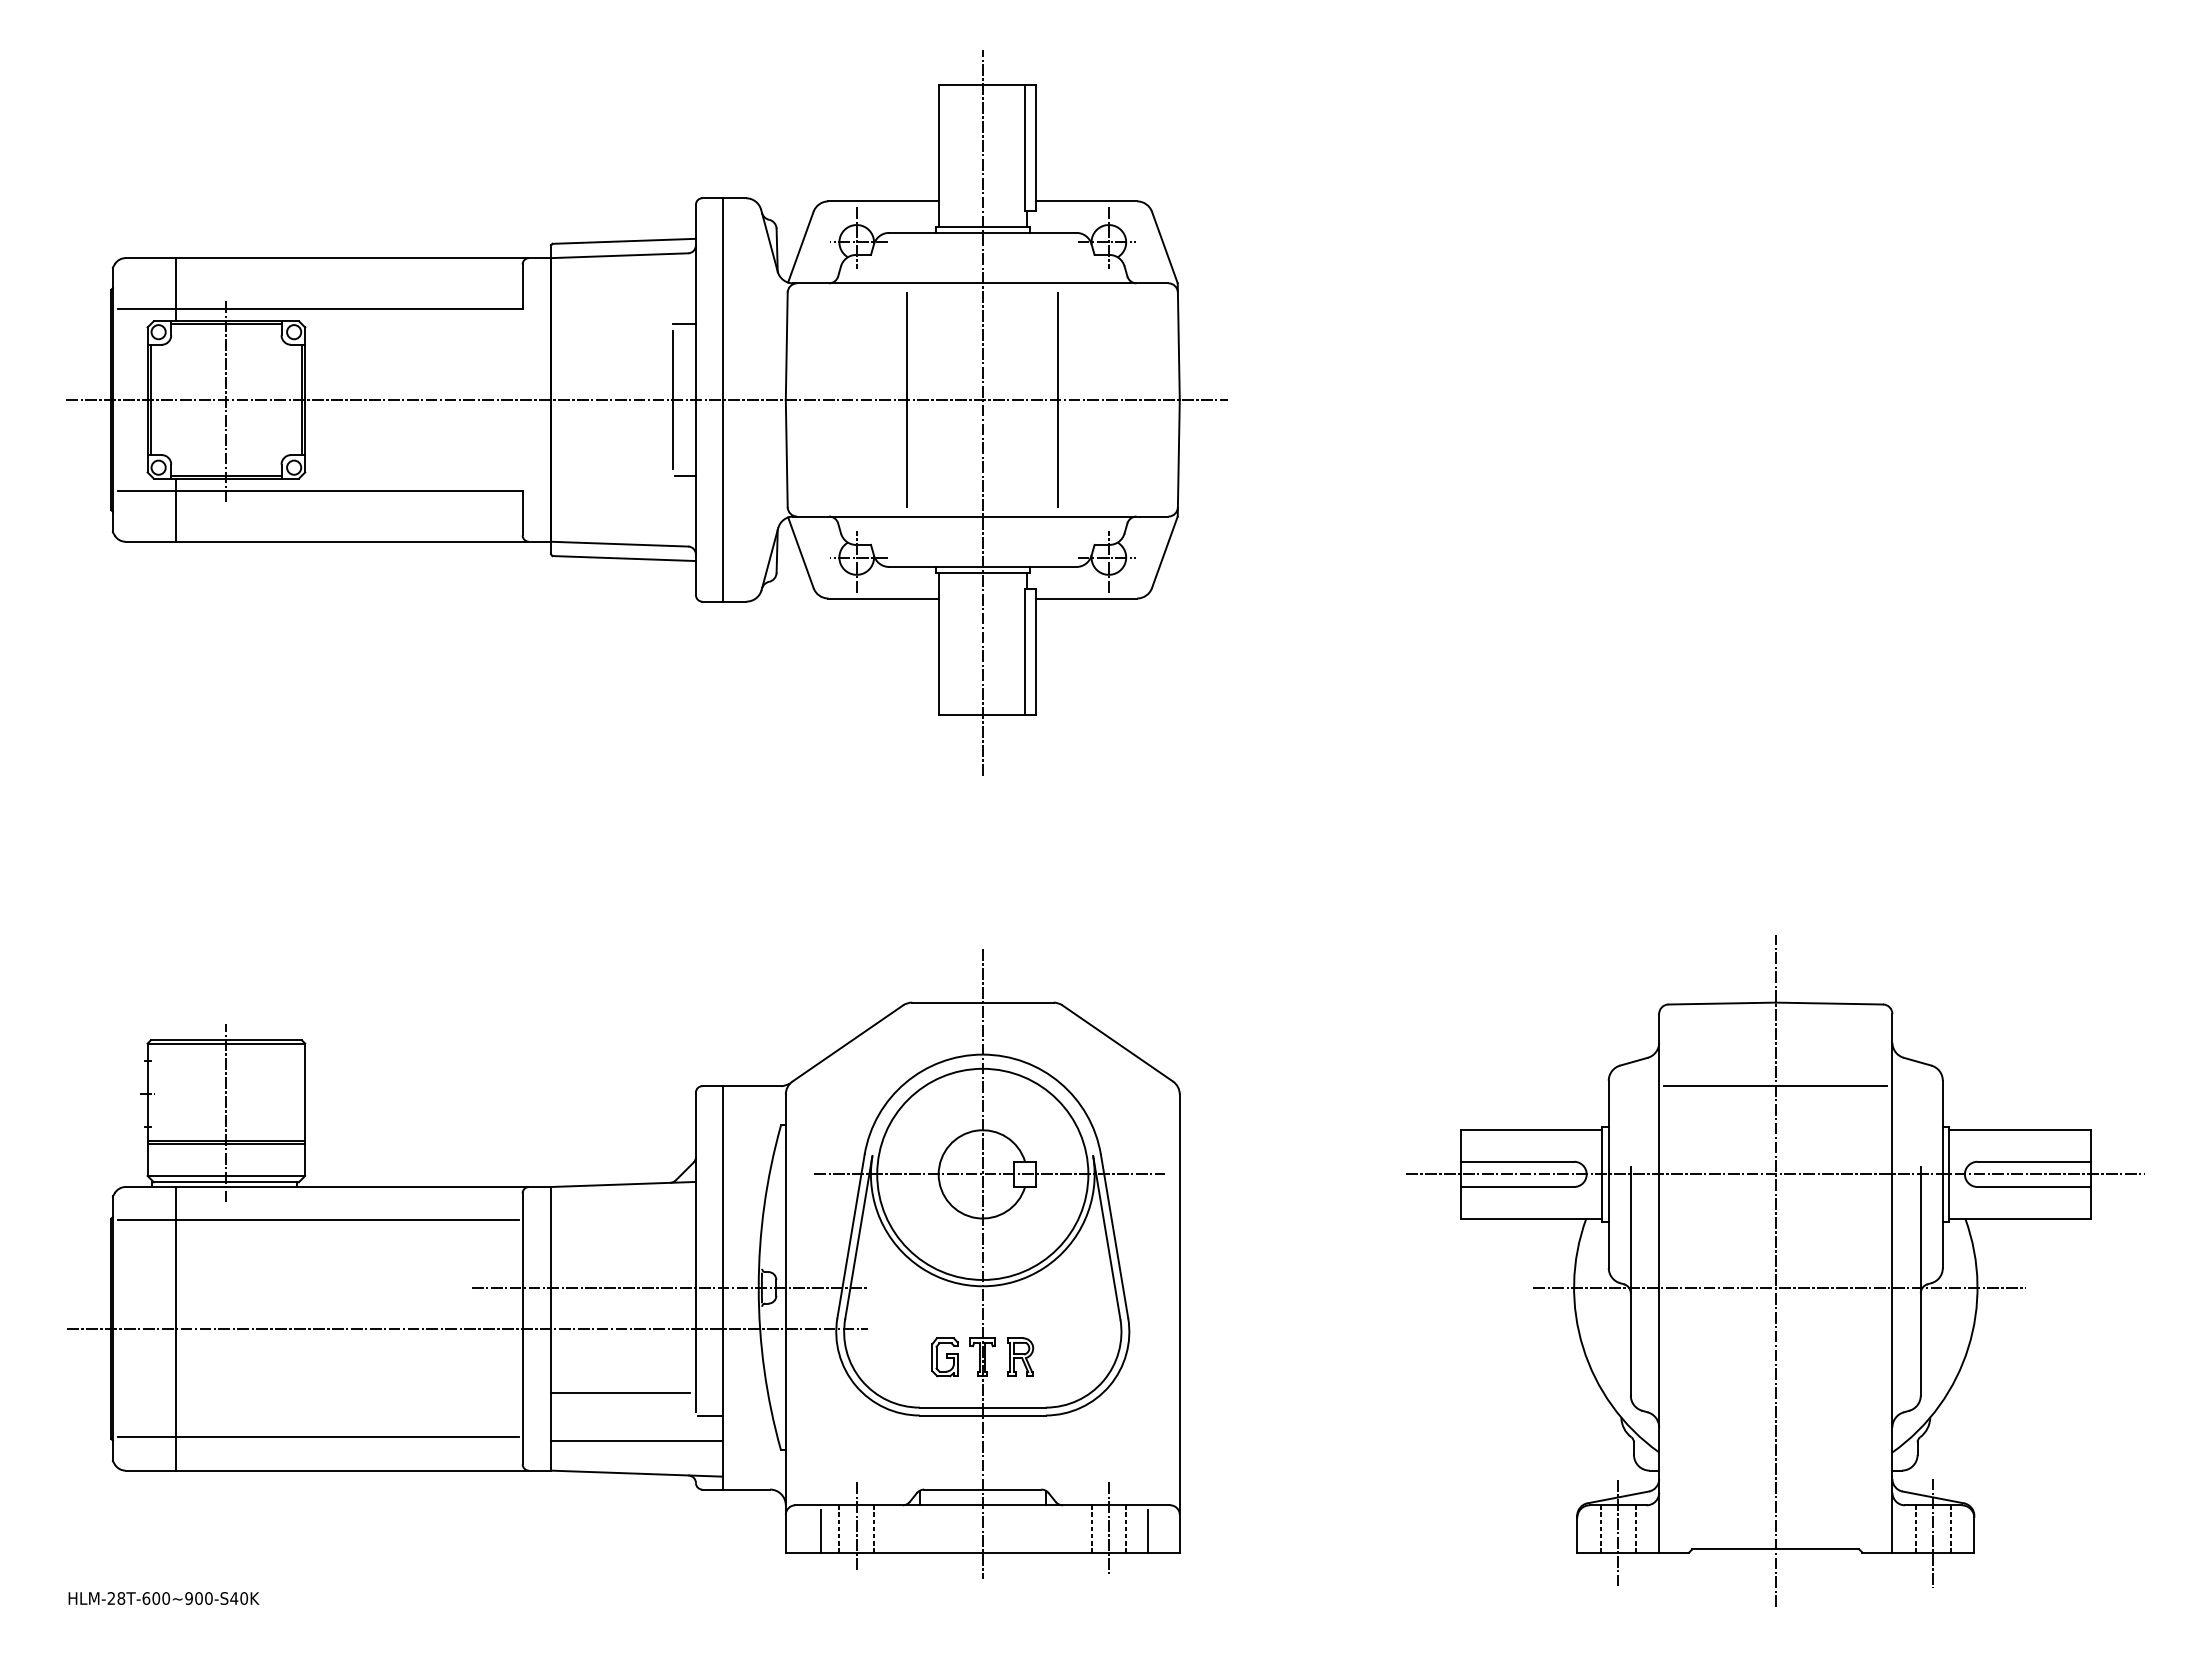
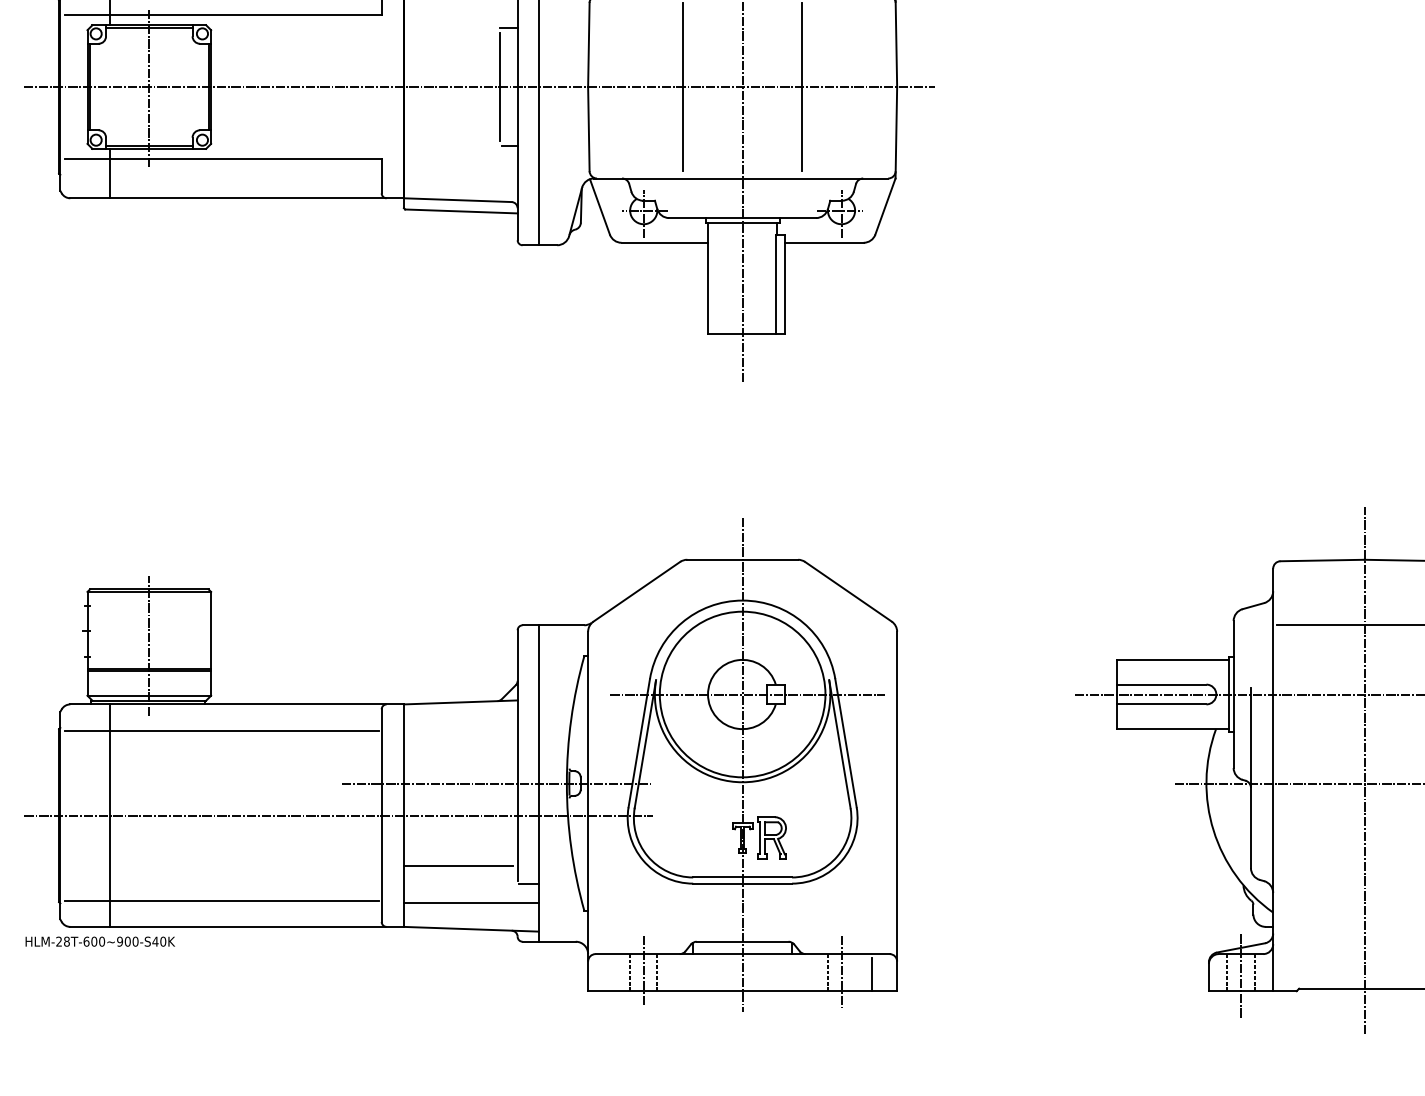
part: (1020, 1356) -> (772, 837), size x1.4
part: (944, 1357) -> (712, 838), removed
line: (1126, 1528) -> (855, 972), removed
line: (820, 1531) -> (615, 974), removed
text: (163, 1598) -> (99, 941), moved

